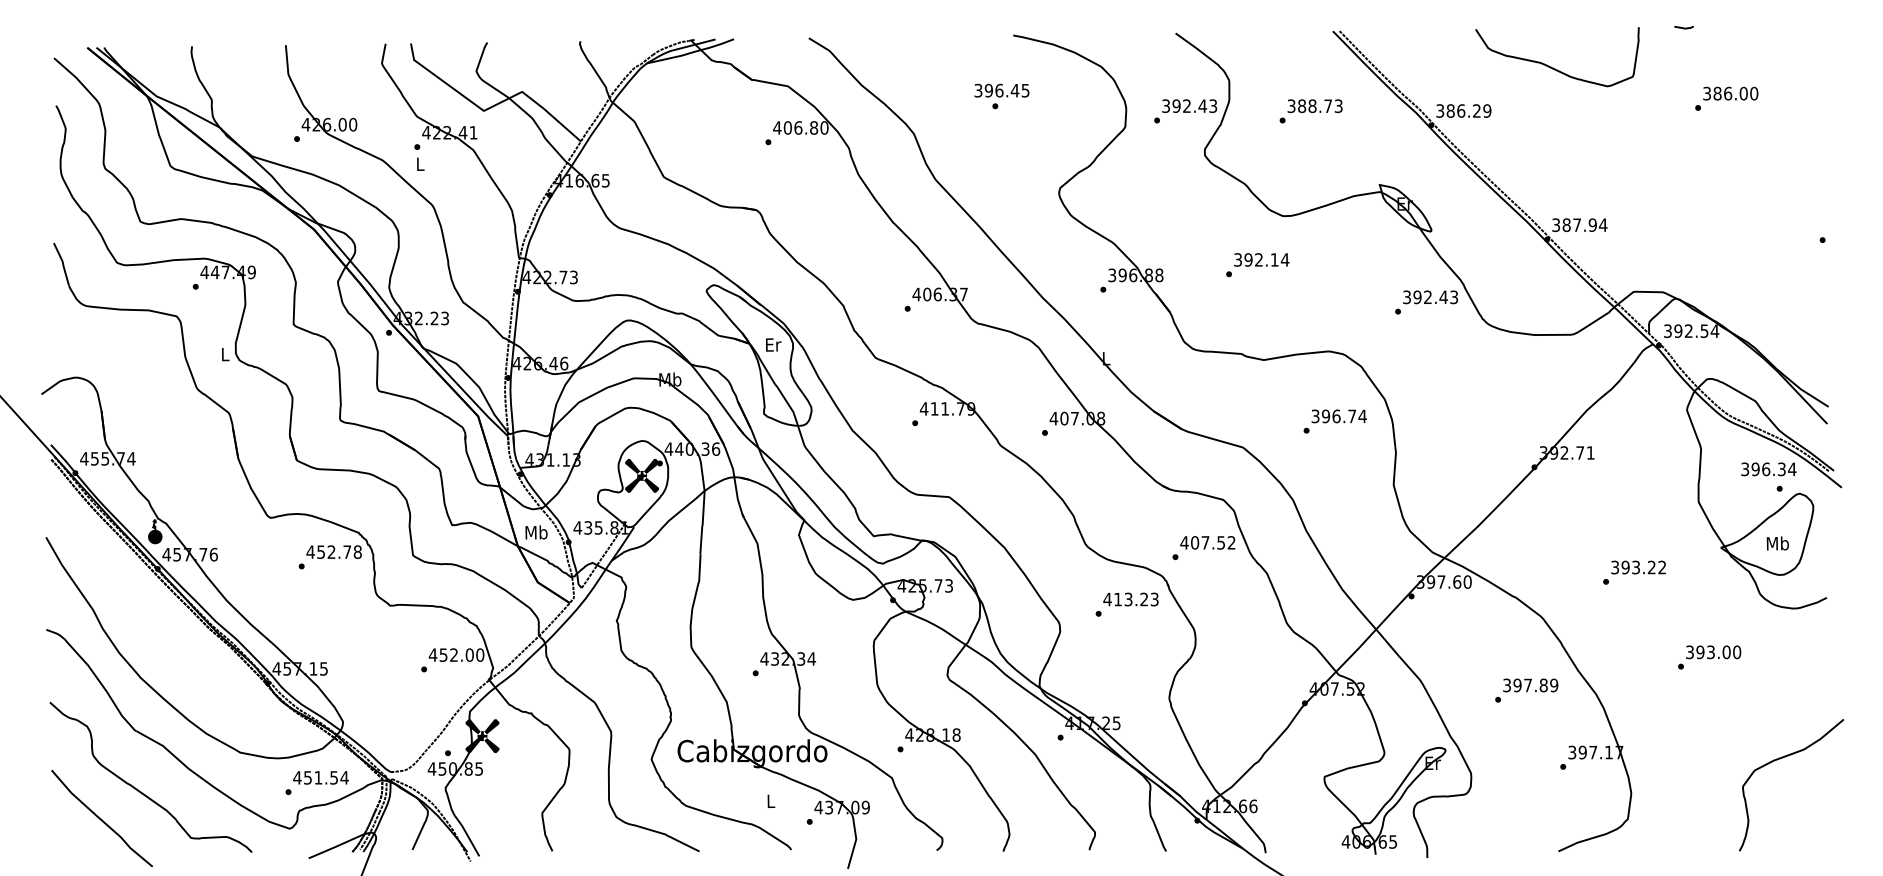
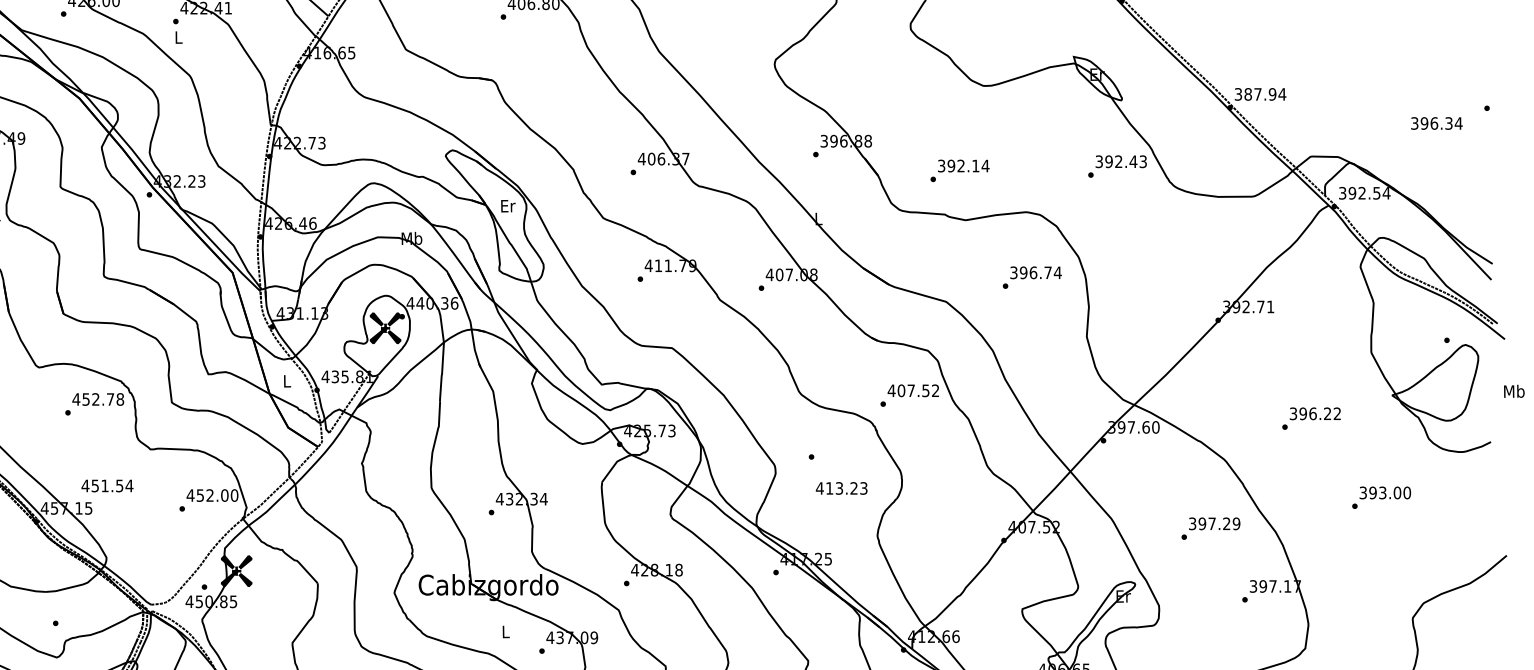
text: (1257, 265) -> (959, 171), moved
text: (1768, 469) -> (1436, 123), moved
text: (536, 532) -> (287, 381), Mb -> L
text: (1777, 543) -> (1513, 391), moved
text: (1636, 567) -> (1313, 413), 393.22 -> 396.22
text: (1130, 599) -> (841, 488), moved
text: (1543, 685) -> (1226, 523), 397.89 -> 397.29
text: (320, 777) -> (106, 485), moved

